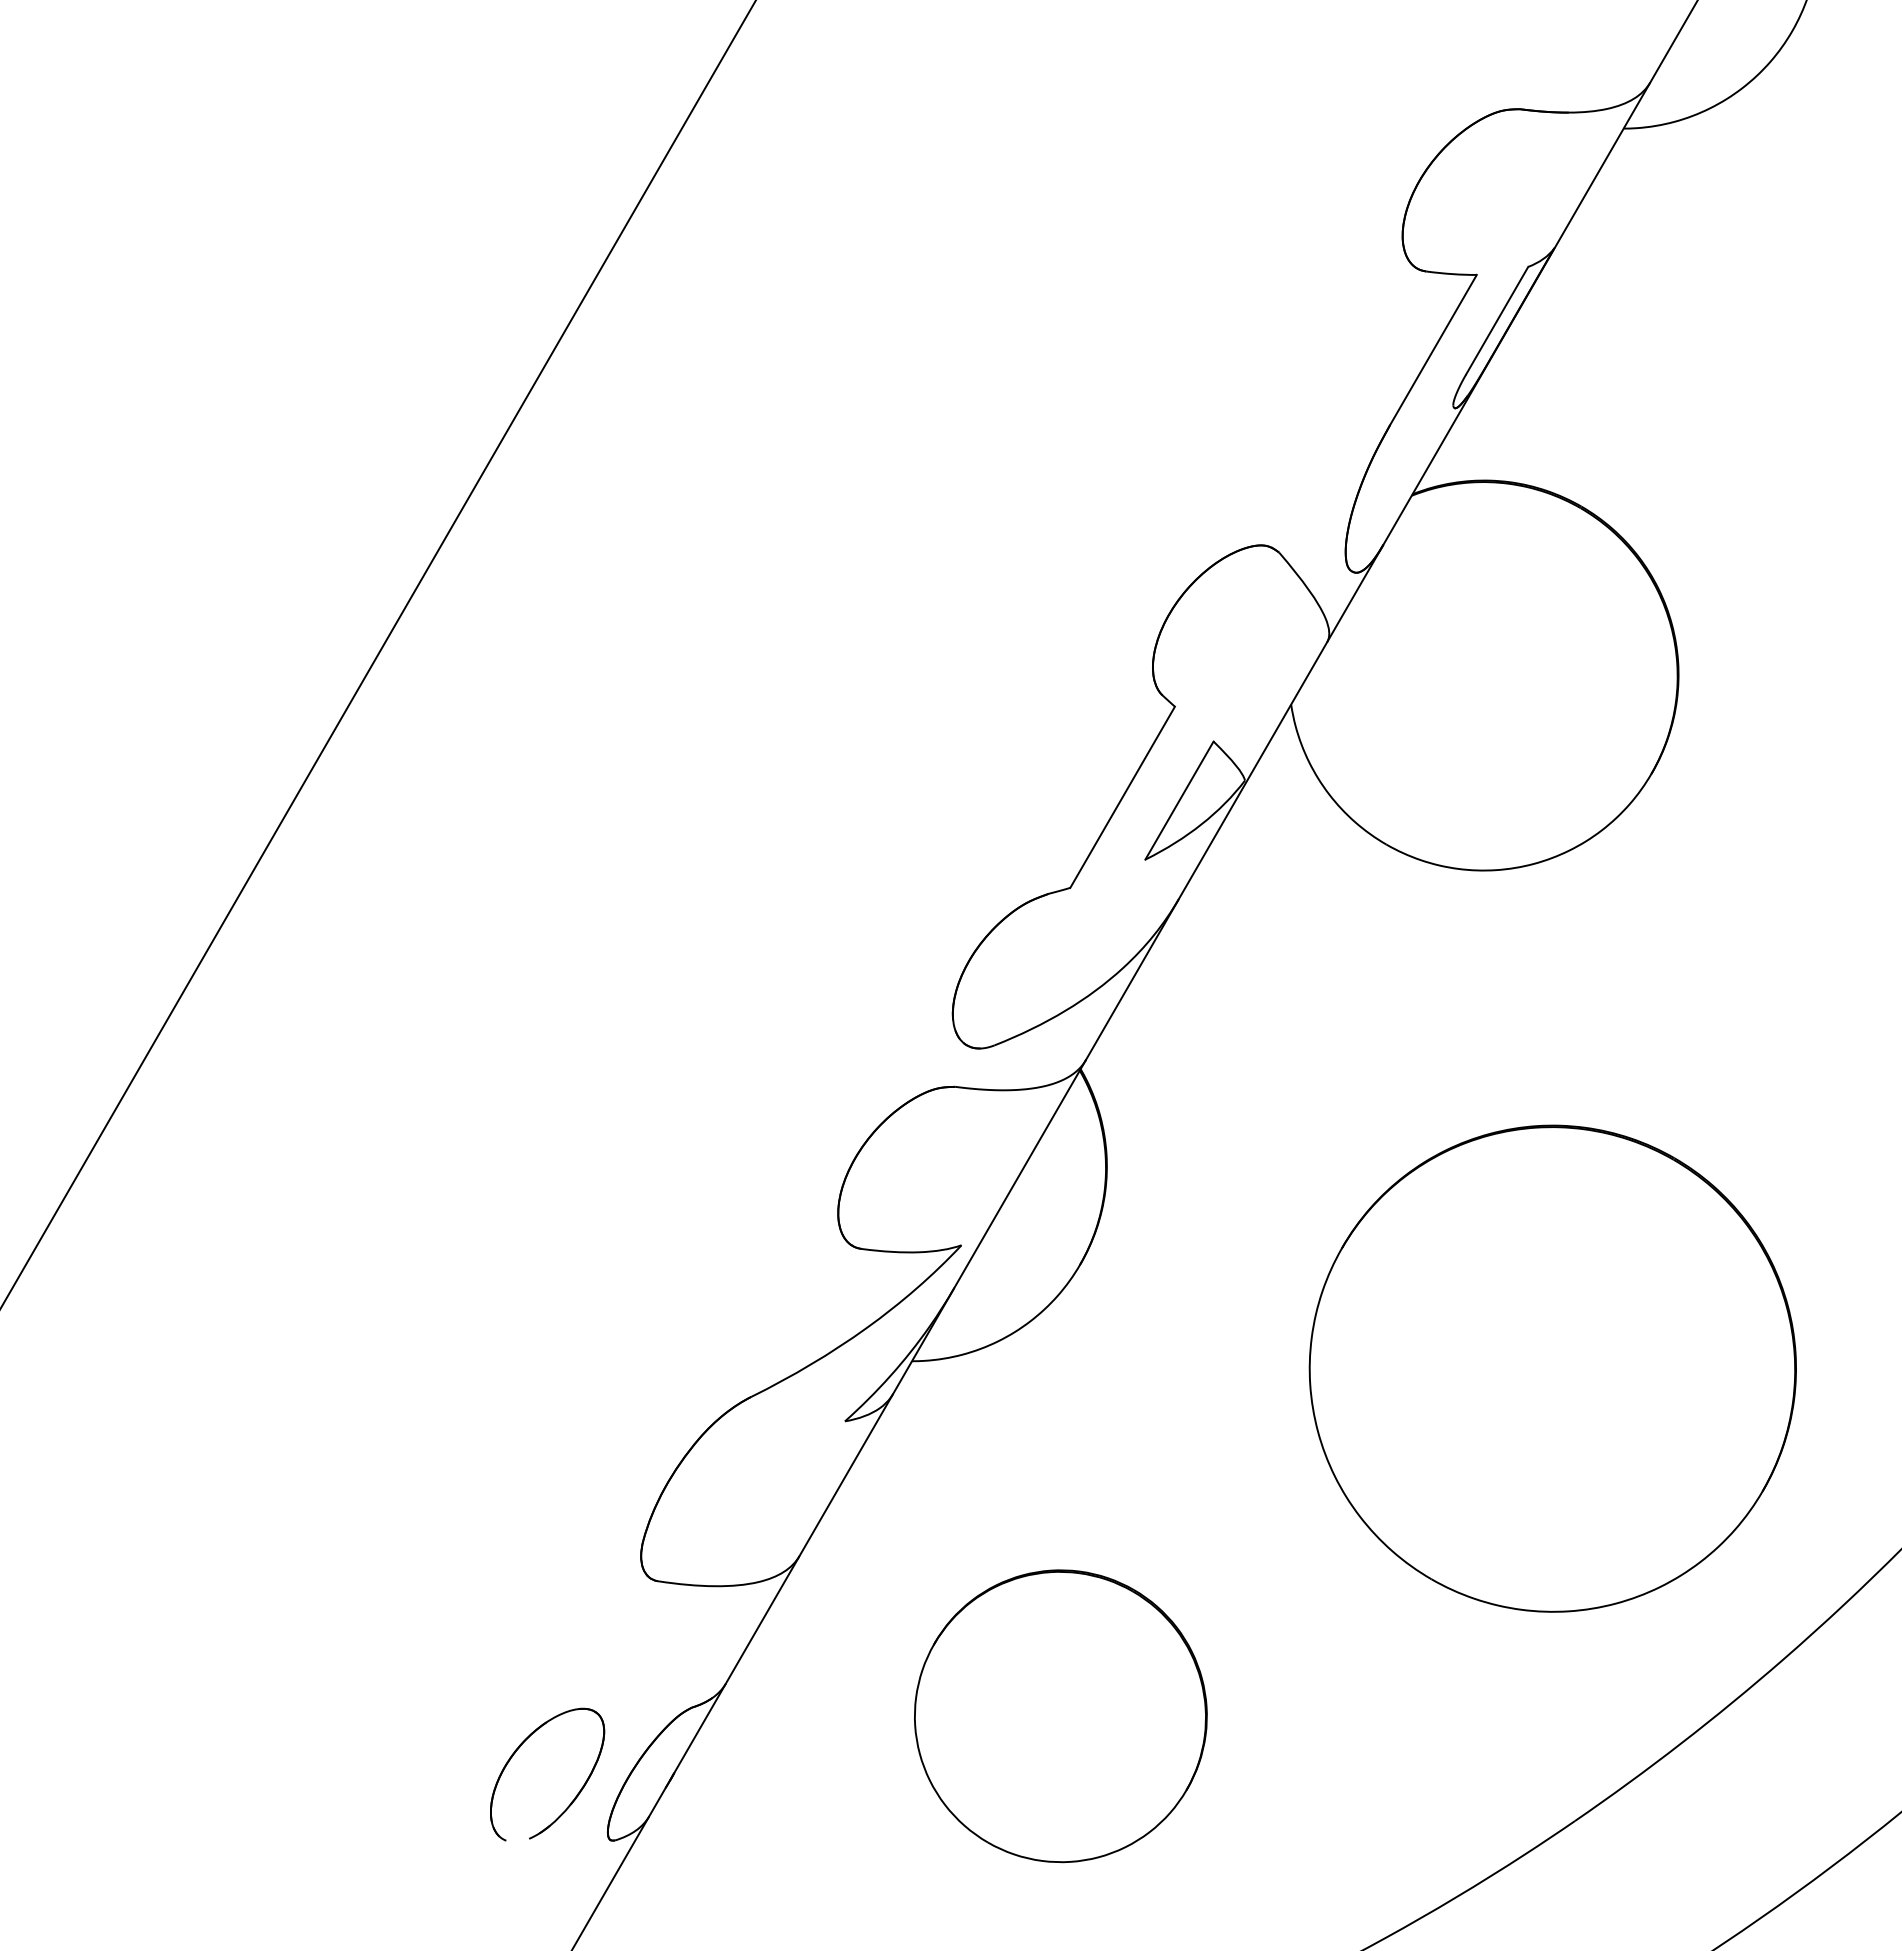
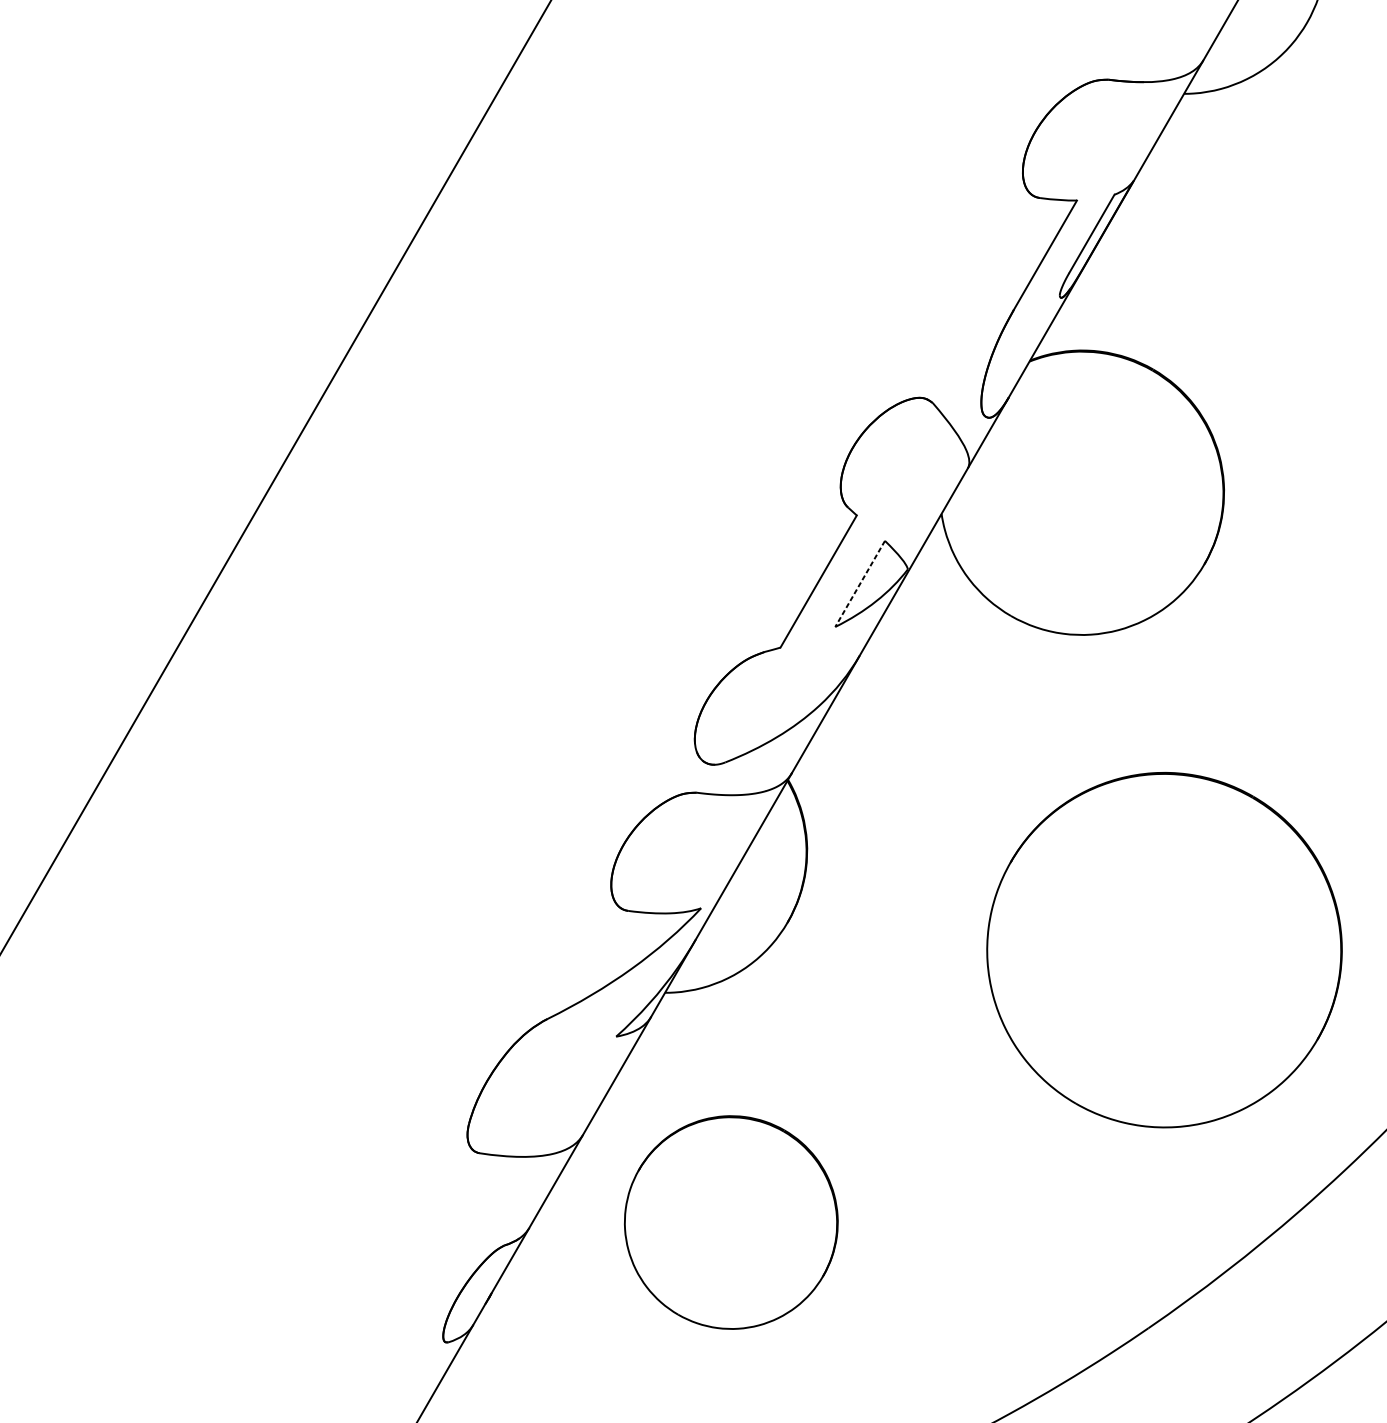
line: (1179, 801) -> (860, 584), solid -> dashed
part: (1552, 1368) -> (1164, 949), moved
part: (1060, 1716) -> (731, 1222), moved
part: (574, 1797) -> (418, 1310), removed

